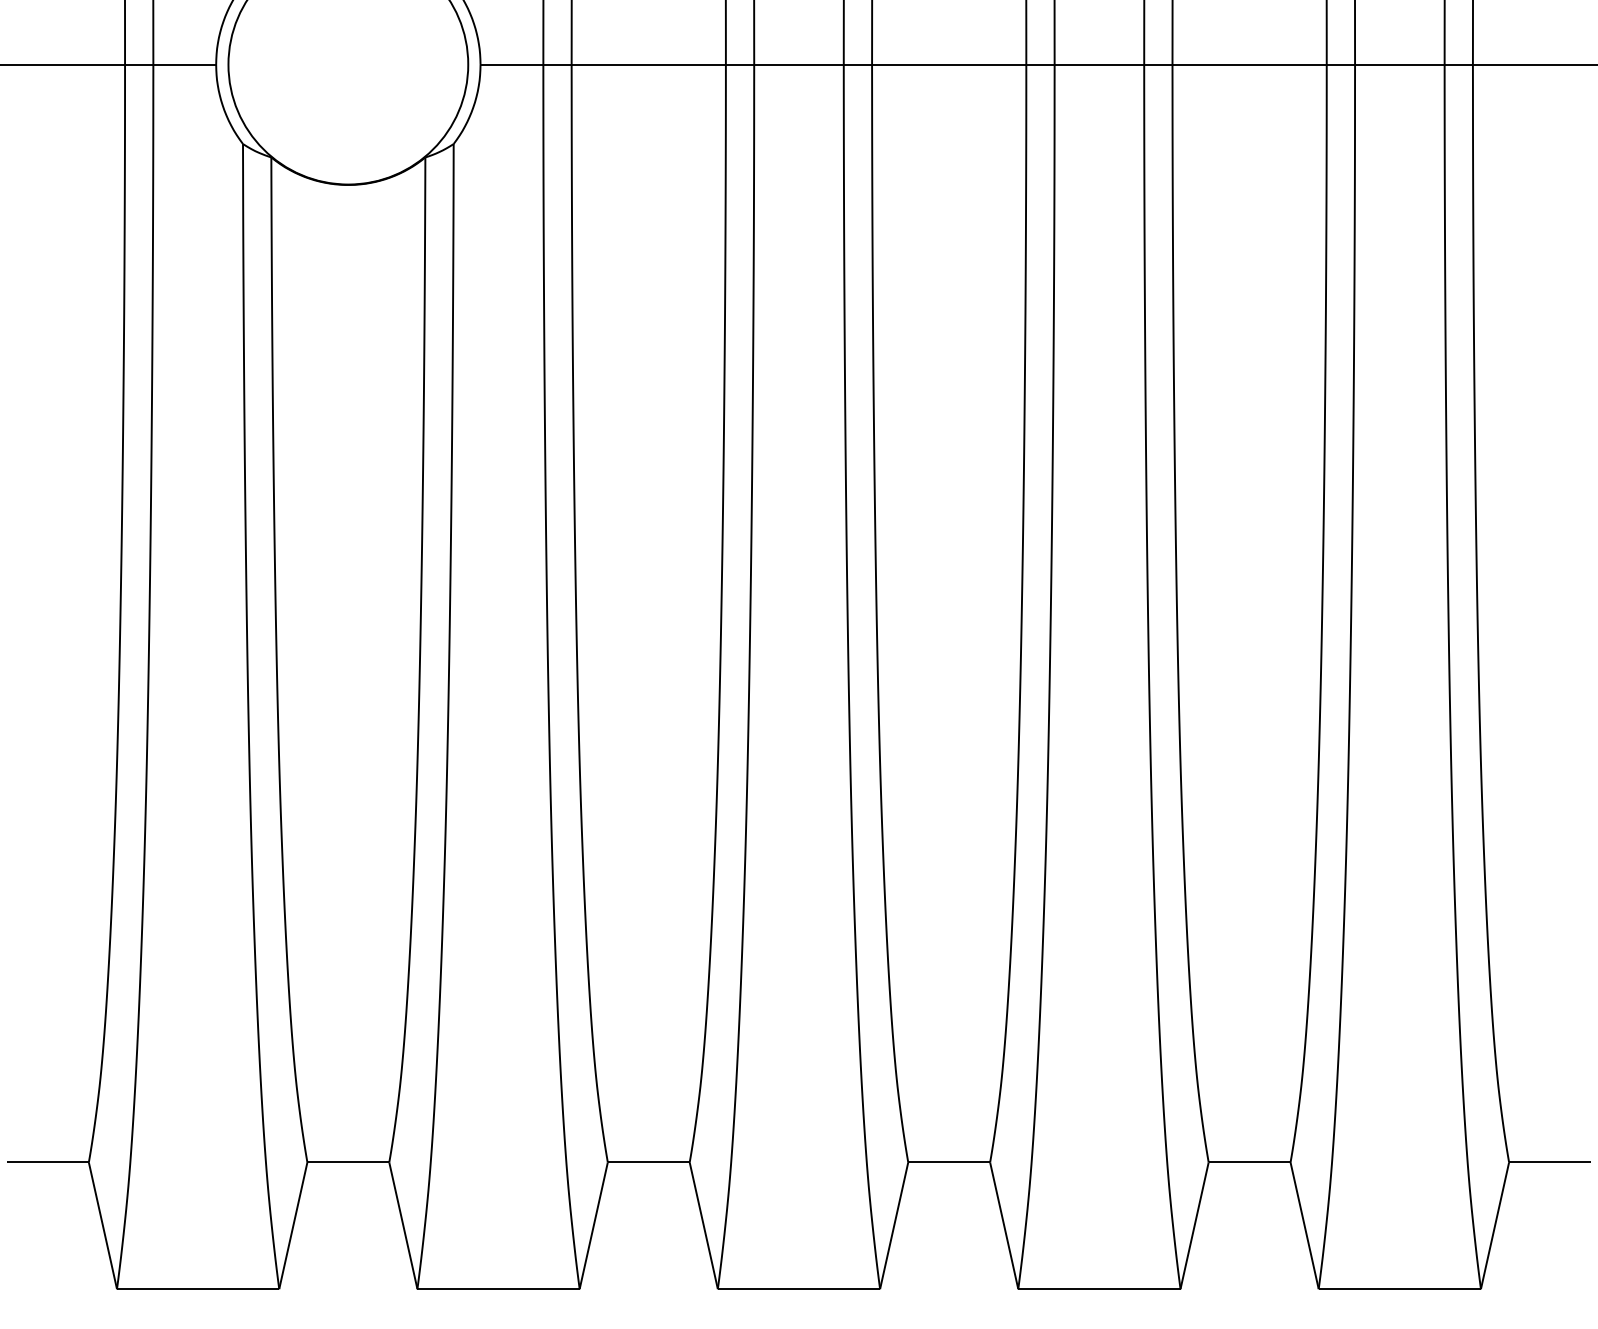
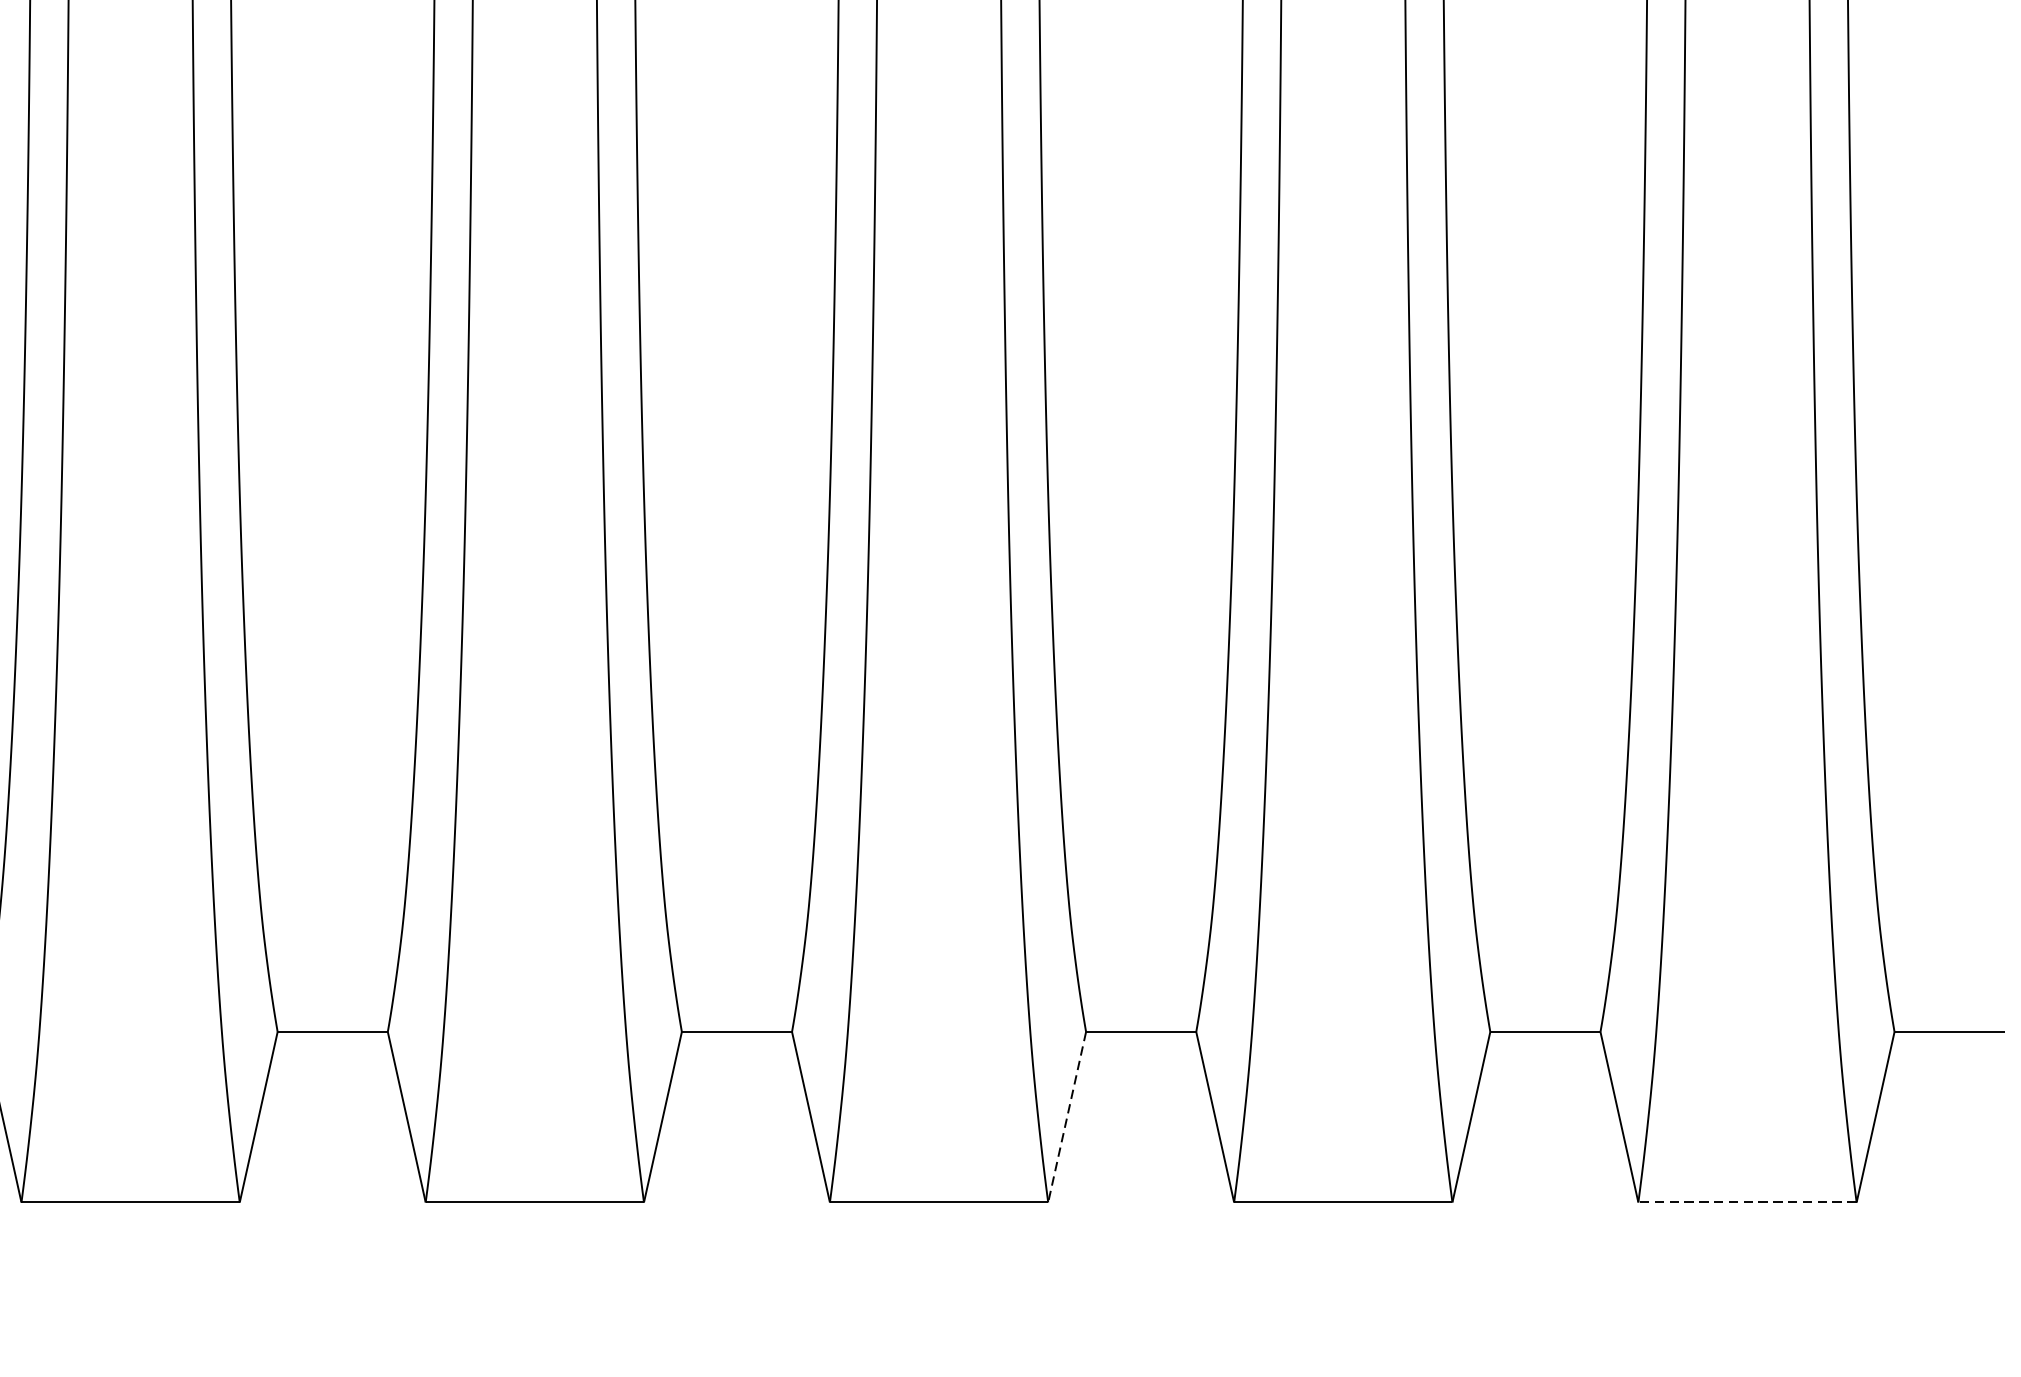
line: (894, 1226) -> (1067, 1118), solid -> dashed
line: (1399, 1289) -> (1747, 1202), solid -> dashed

